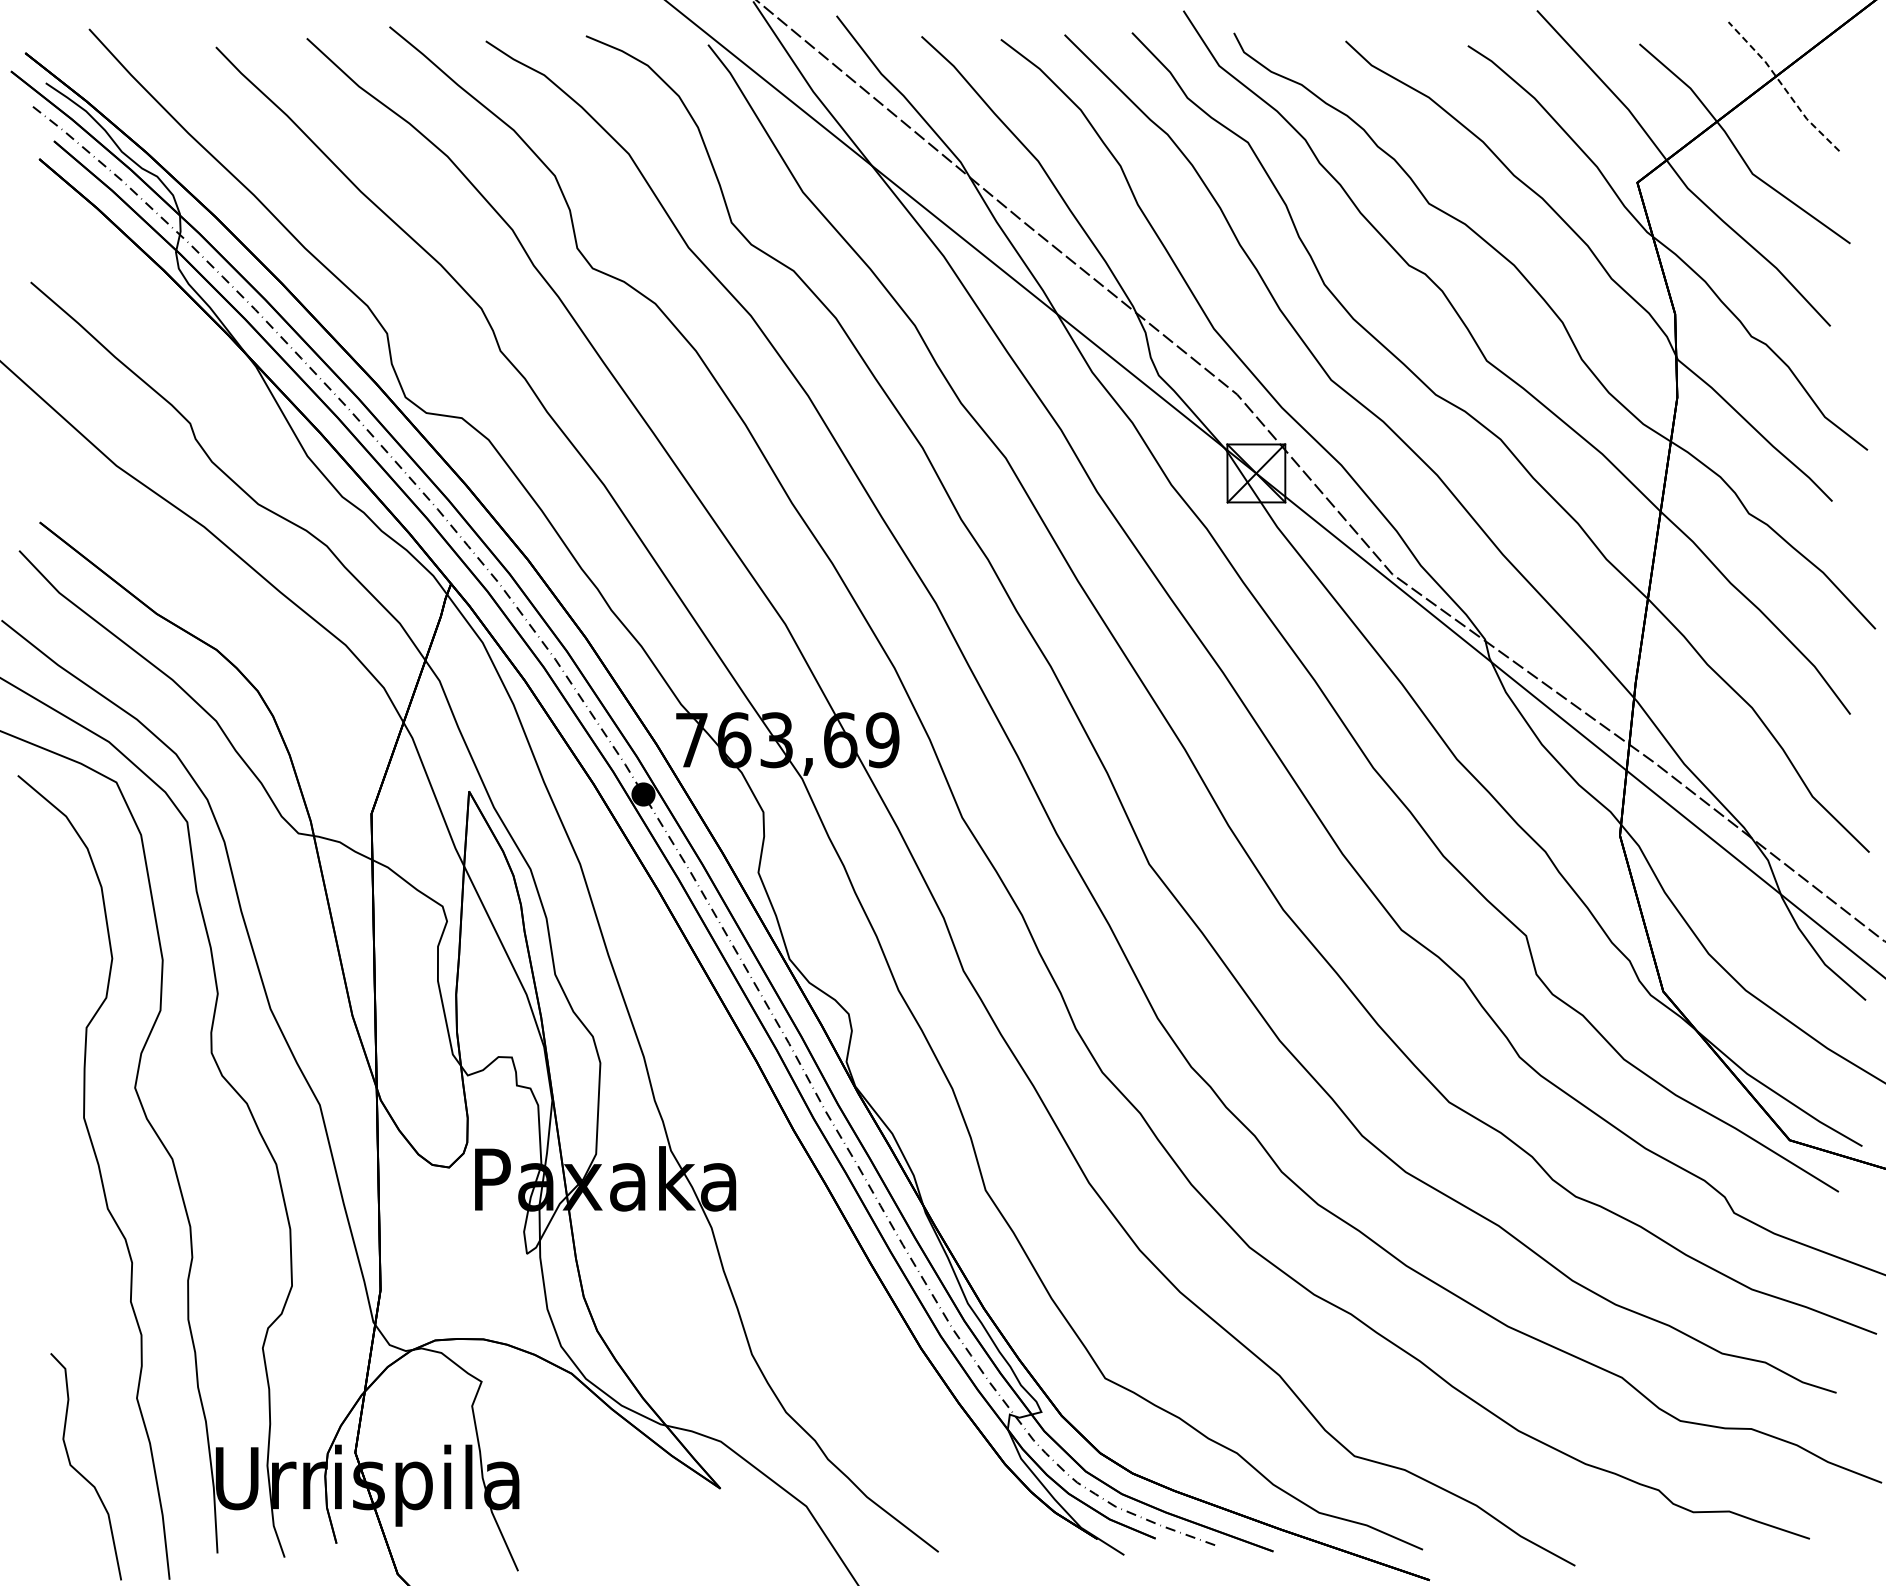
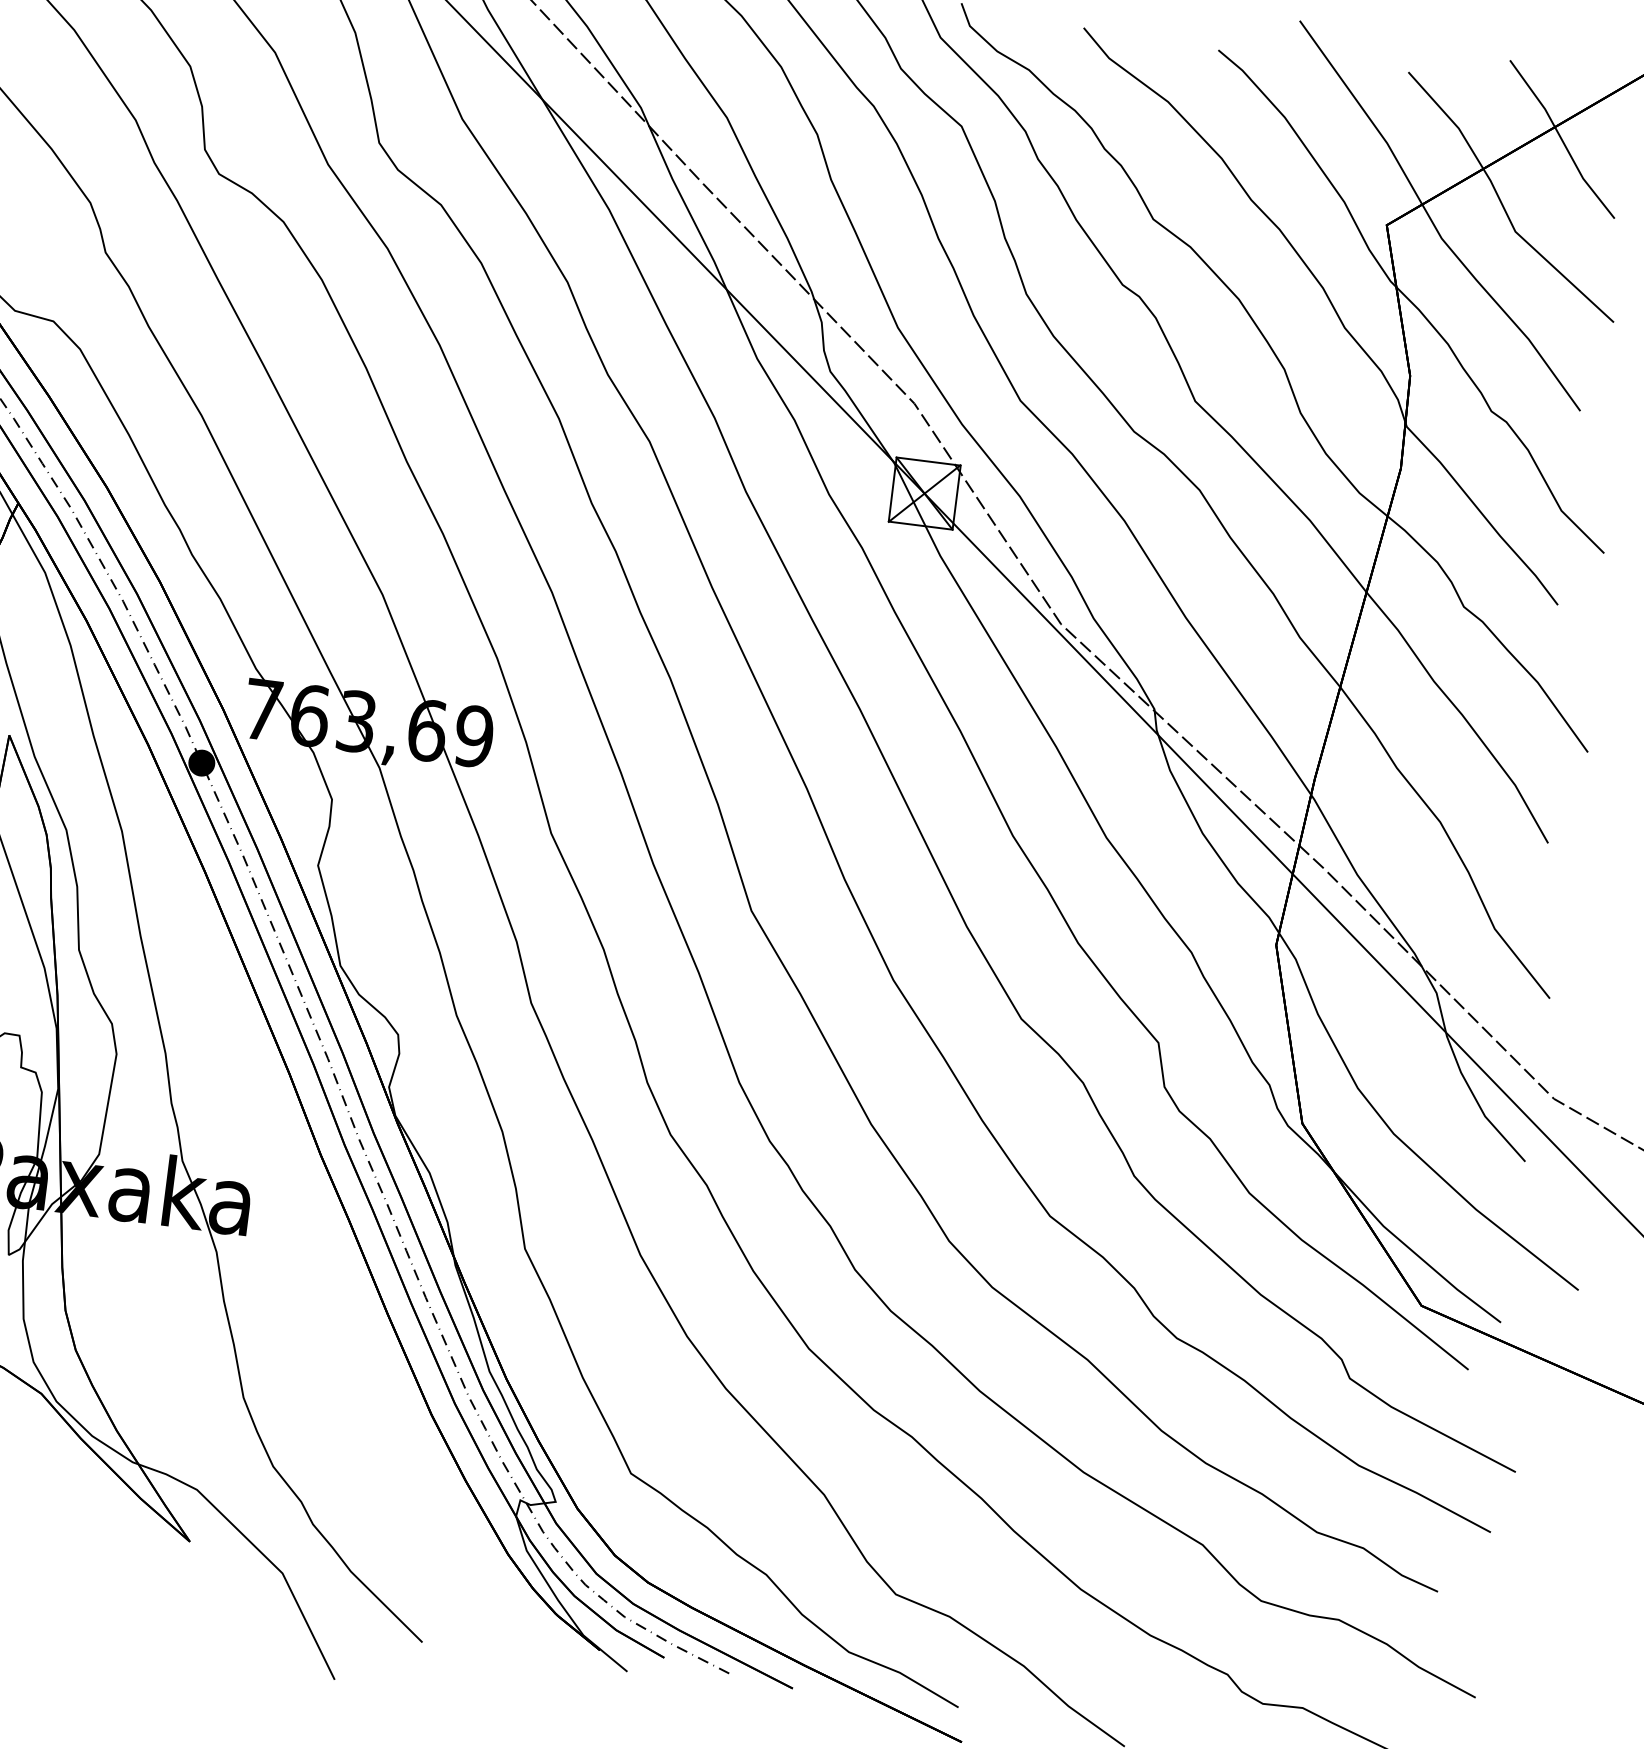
line: (1783, 87) -> (1561, 140), dashed -> solid

